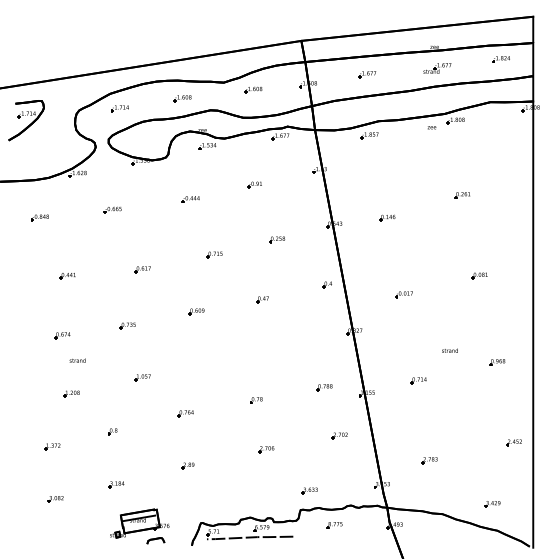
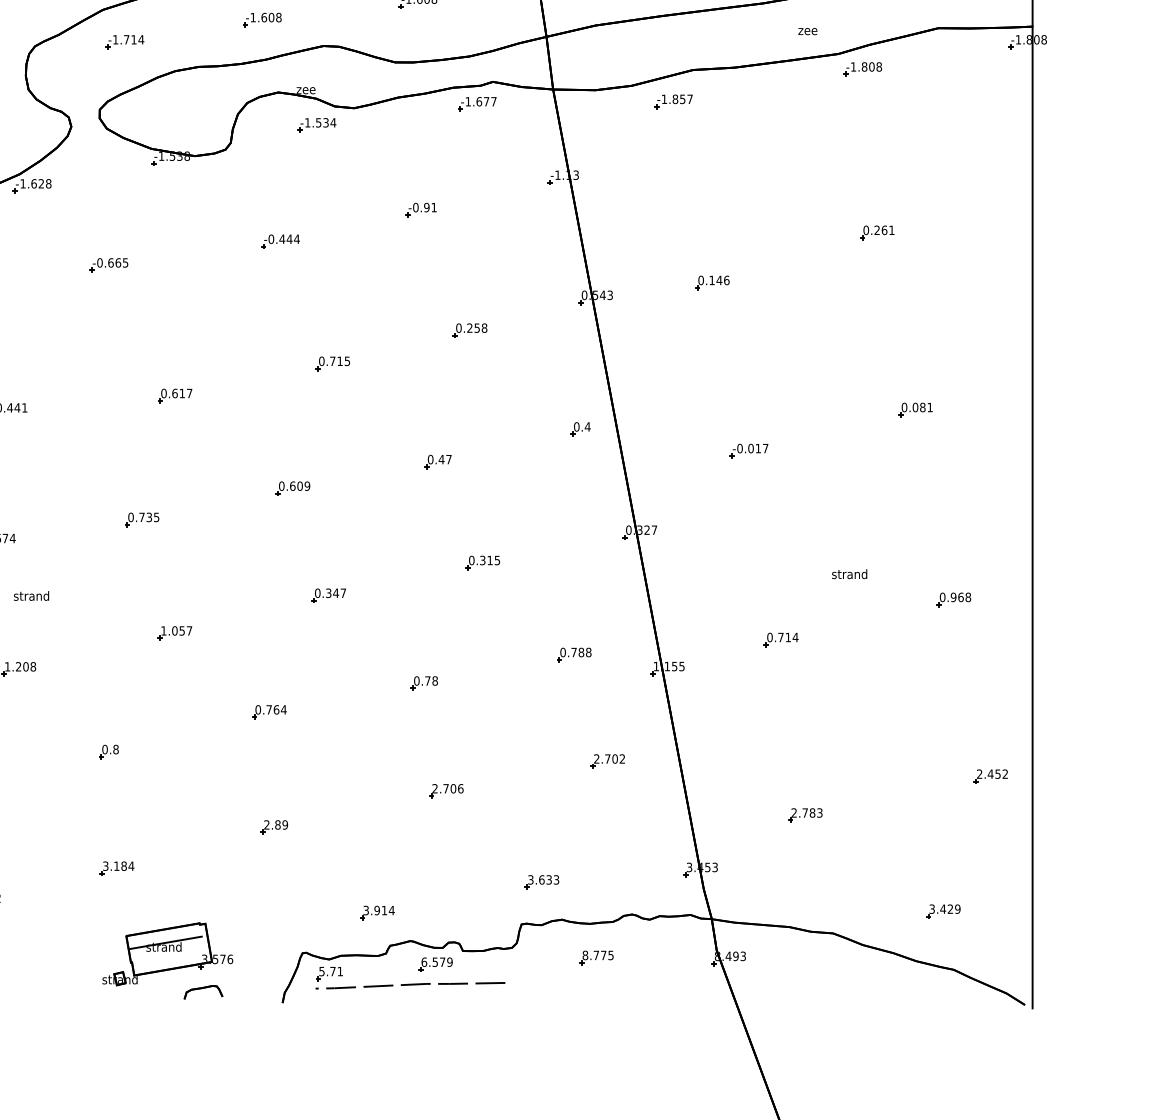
text: (431, 127) -> (806, 31), moved
part: (282, 345) -> (481, 562), added
part: (212, 360) -> (327, 595), added
part: (234, 504) -> (376, 912), added

